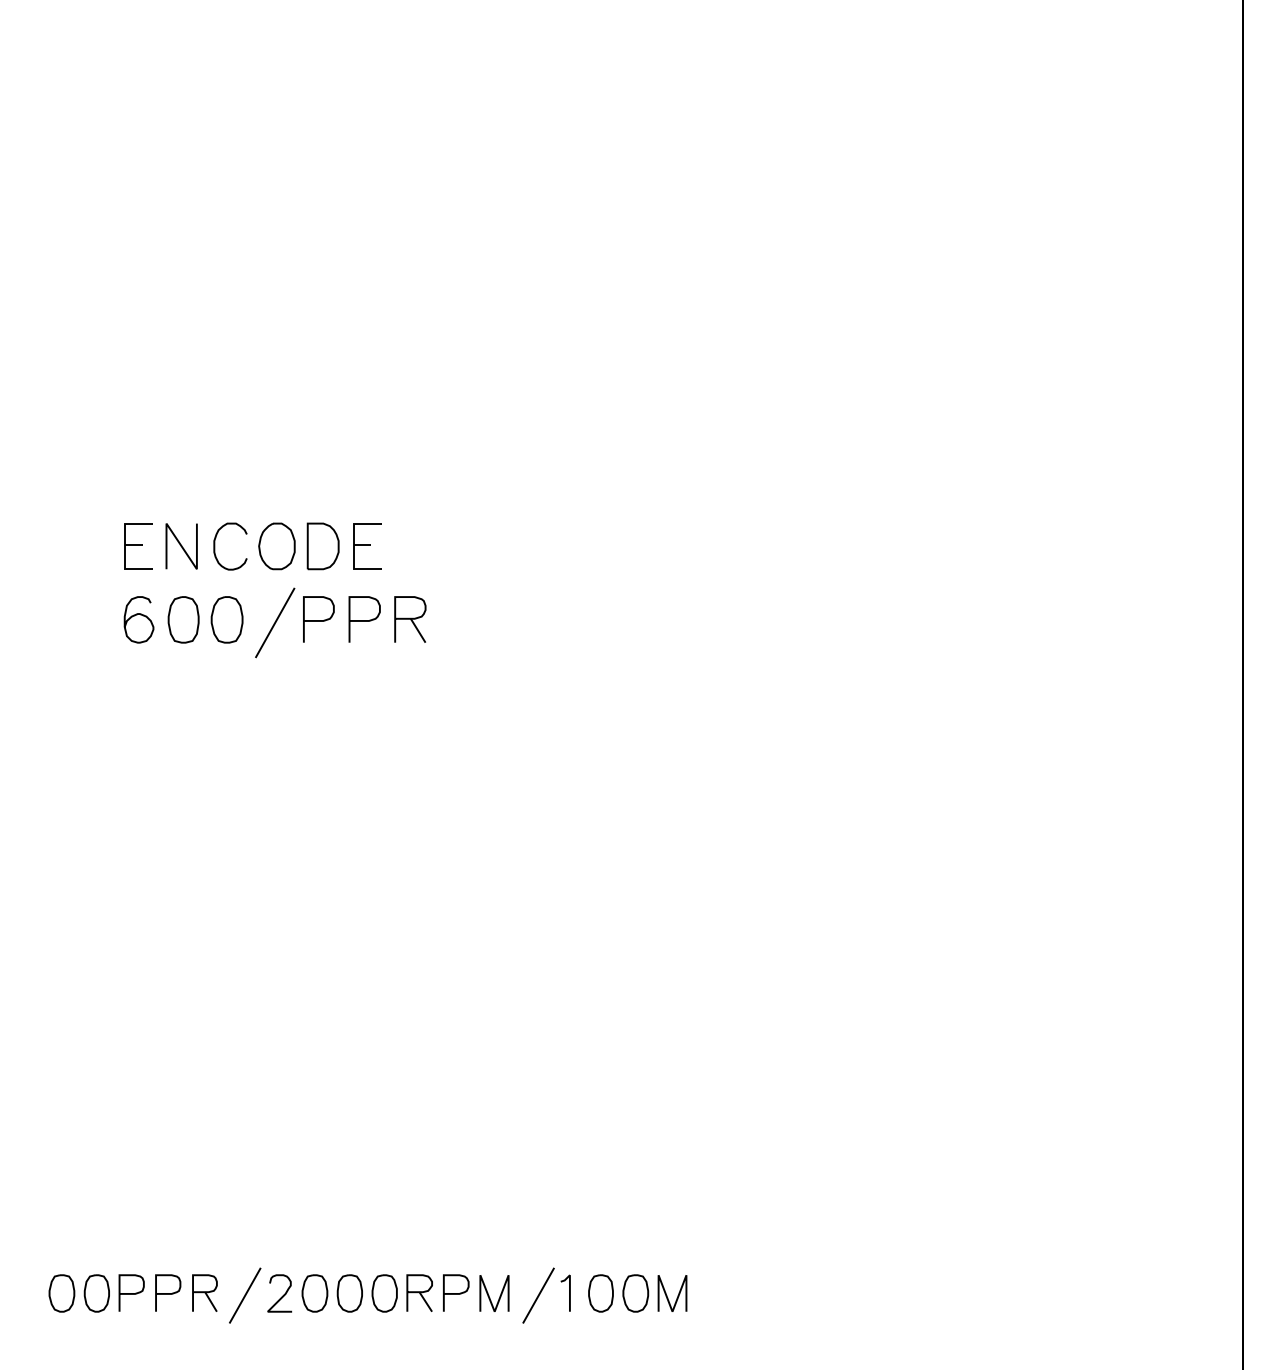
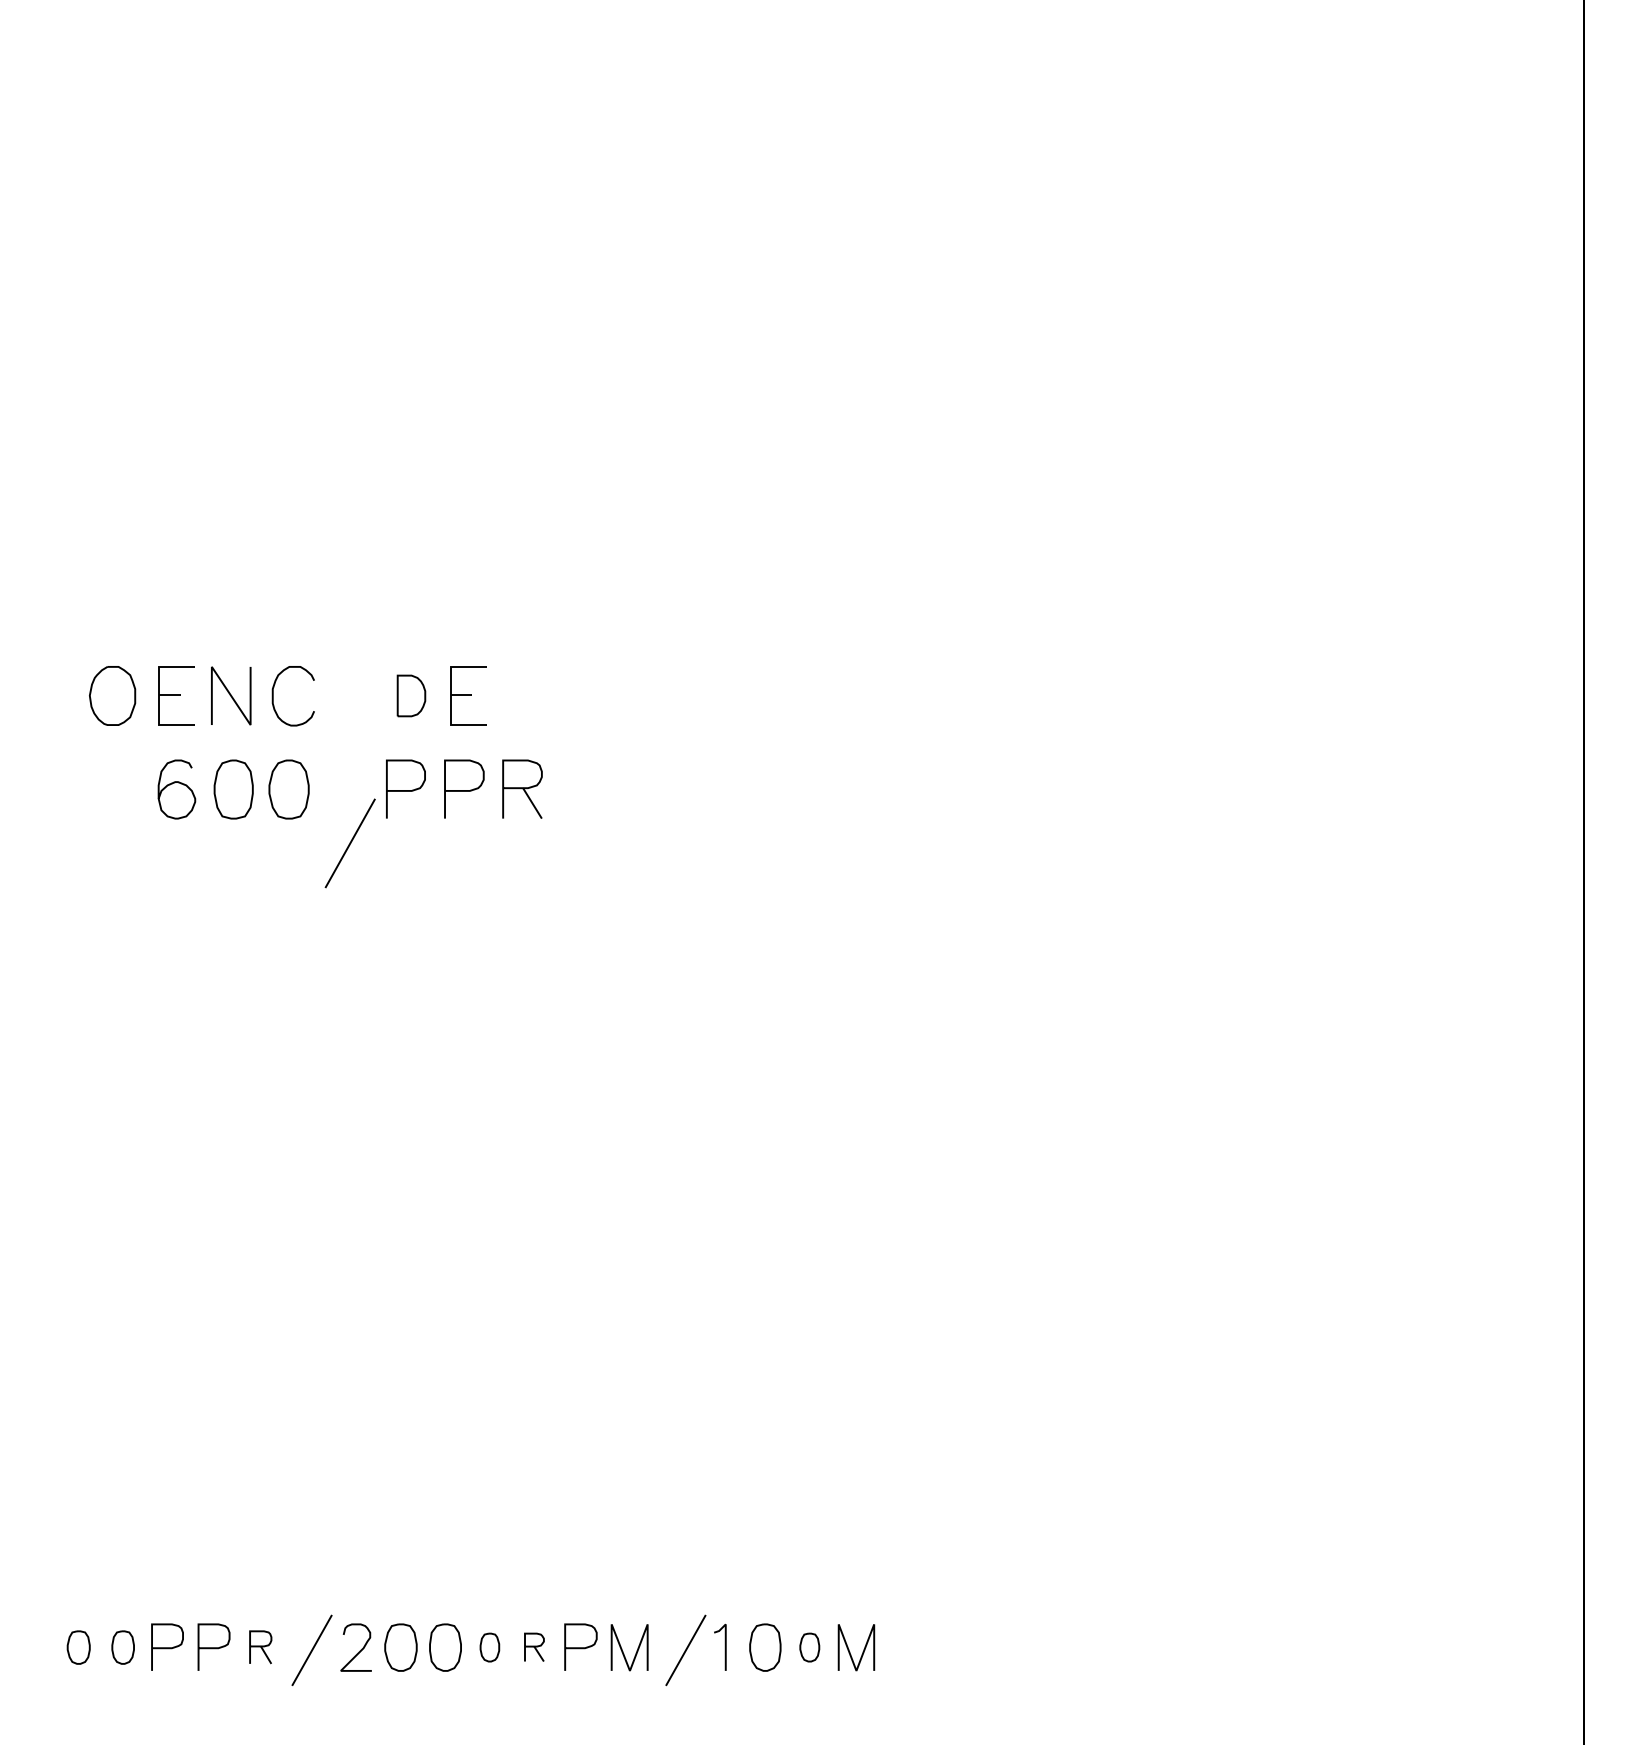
part: (276, 546) -> (112, 695), moved
part: (323, 546) -> (411, 695), size x0.7
line: (274, 622) -> (349, 843), moved
part: (61, 1293) -> (78, 1647), size x0.7
part: (96, 1293) -> (122, 1647), size x0.7
part: (204, 1293) -> (260, 1647), size x0.7
part: (384, 1293) -> (489, 1647), size x0.6
part: (419, 1293) -> (534, 1647), size x0.6
part: (635, 1293) -> (809, 1647), size x0.6

